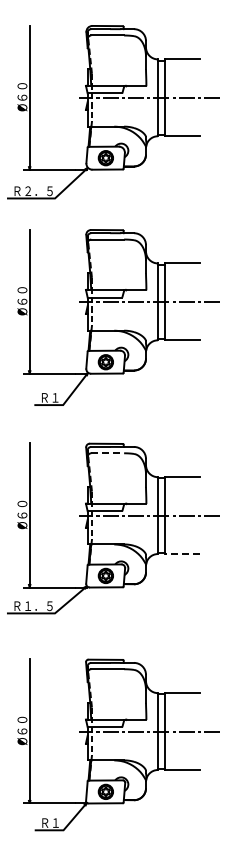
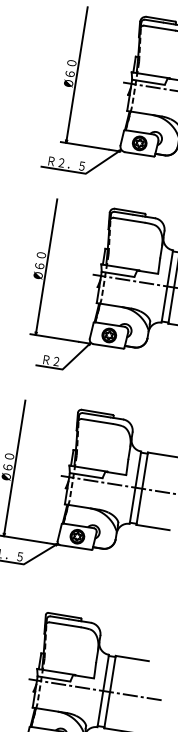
text: (54, 397) -> (55, 361), Ｒ１ -> Ｒ２
line: (108, 453) -> (98, 421), dashed -> solid
line: (182, 554) -> (152, 527), dashed -> solid

